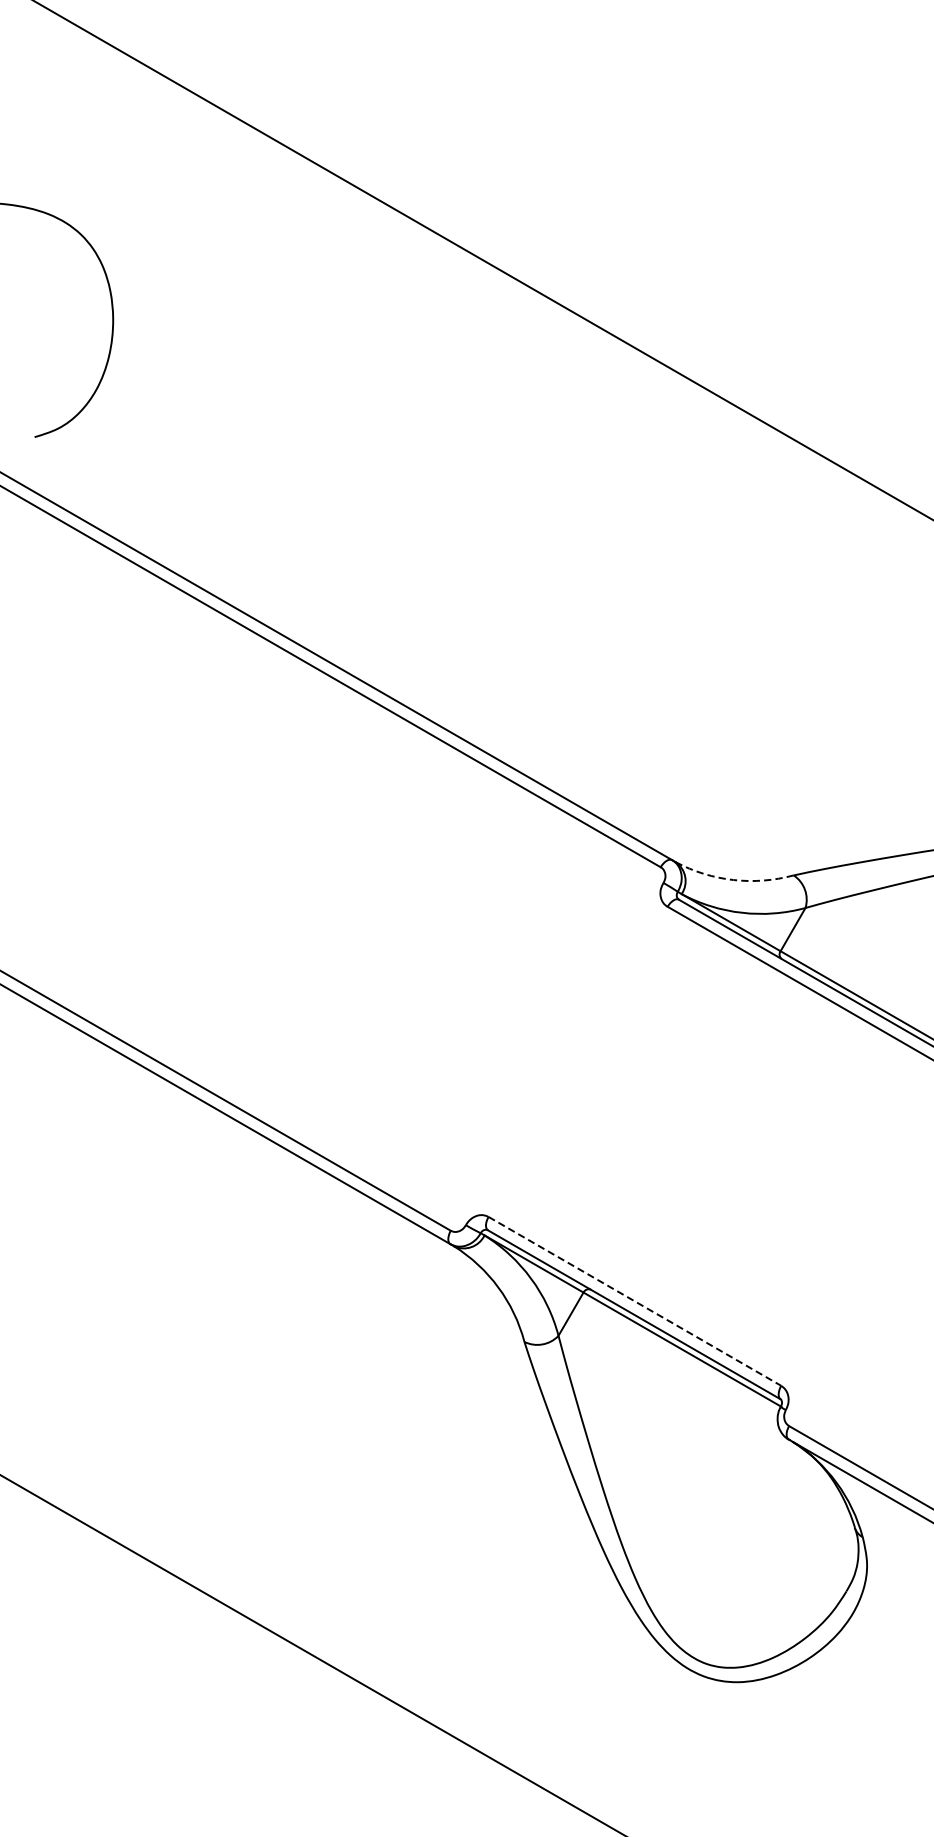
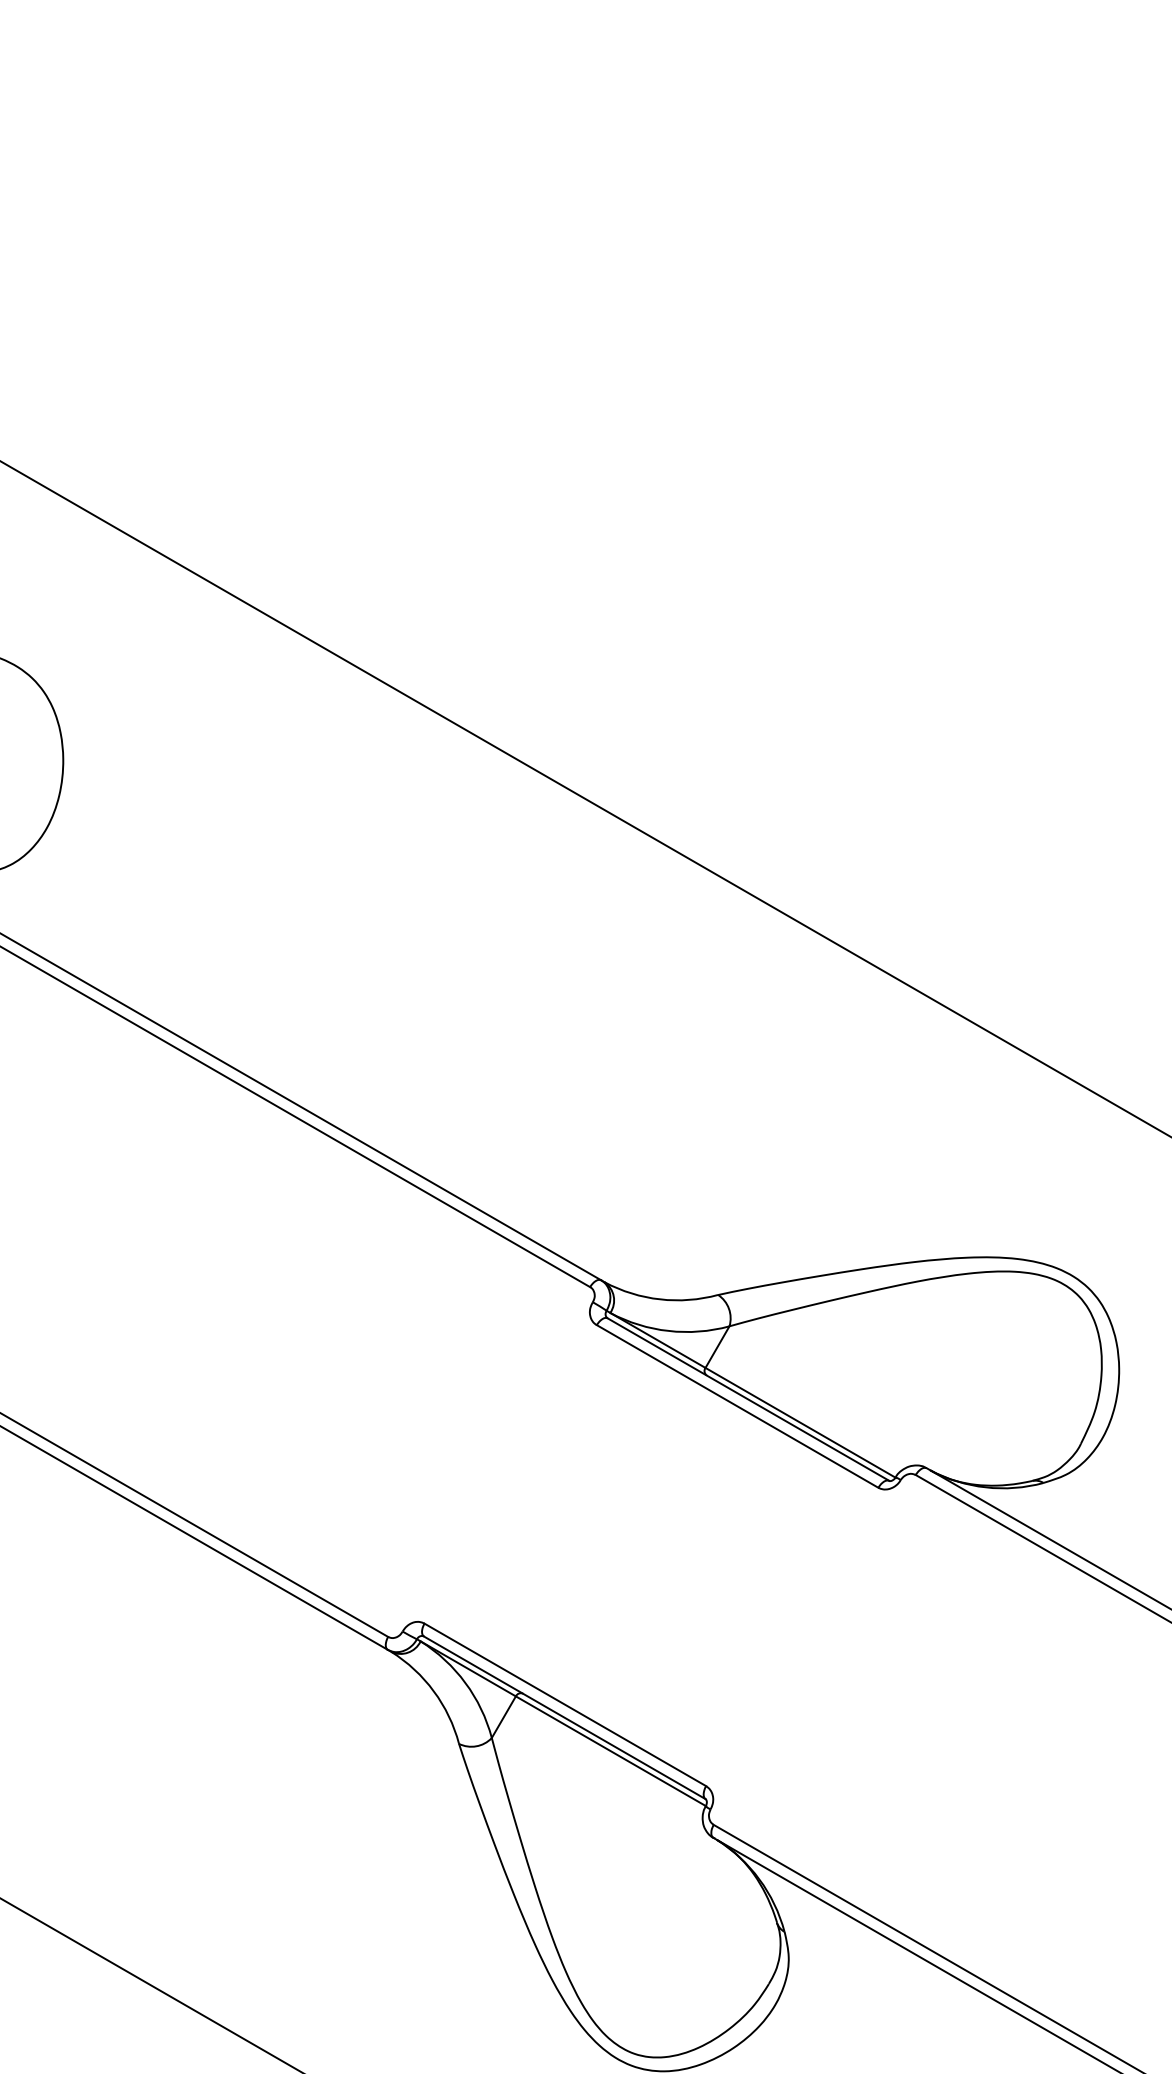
arc: (733, 880) -> (660, 1299), dashed -> solid
line: (635, 1300) -> (565, 1704), dashed -> solid

